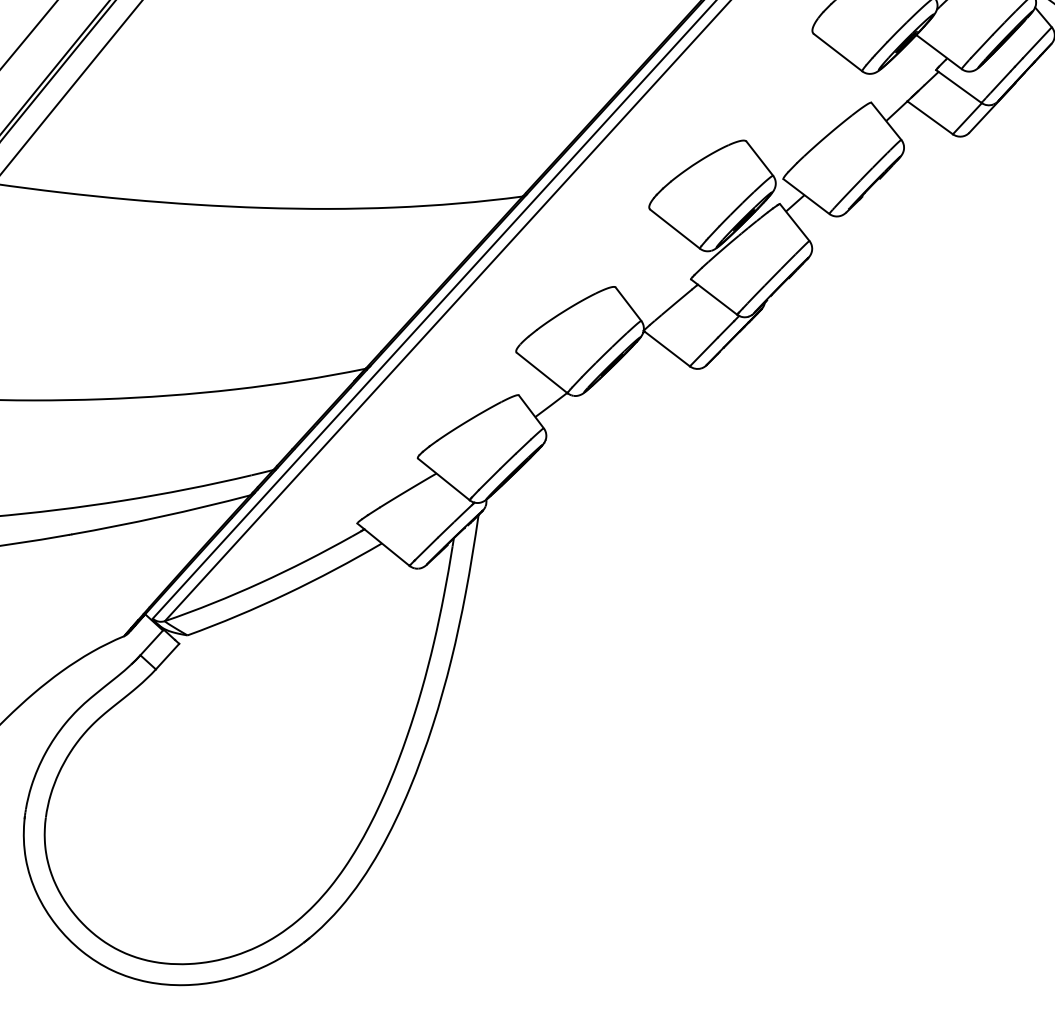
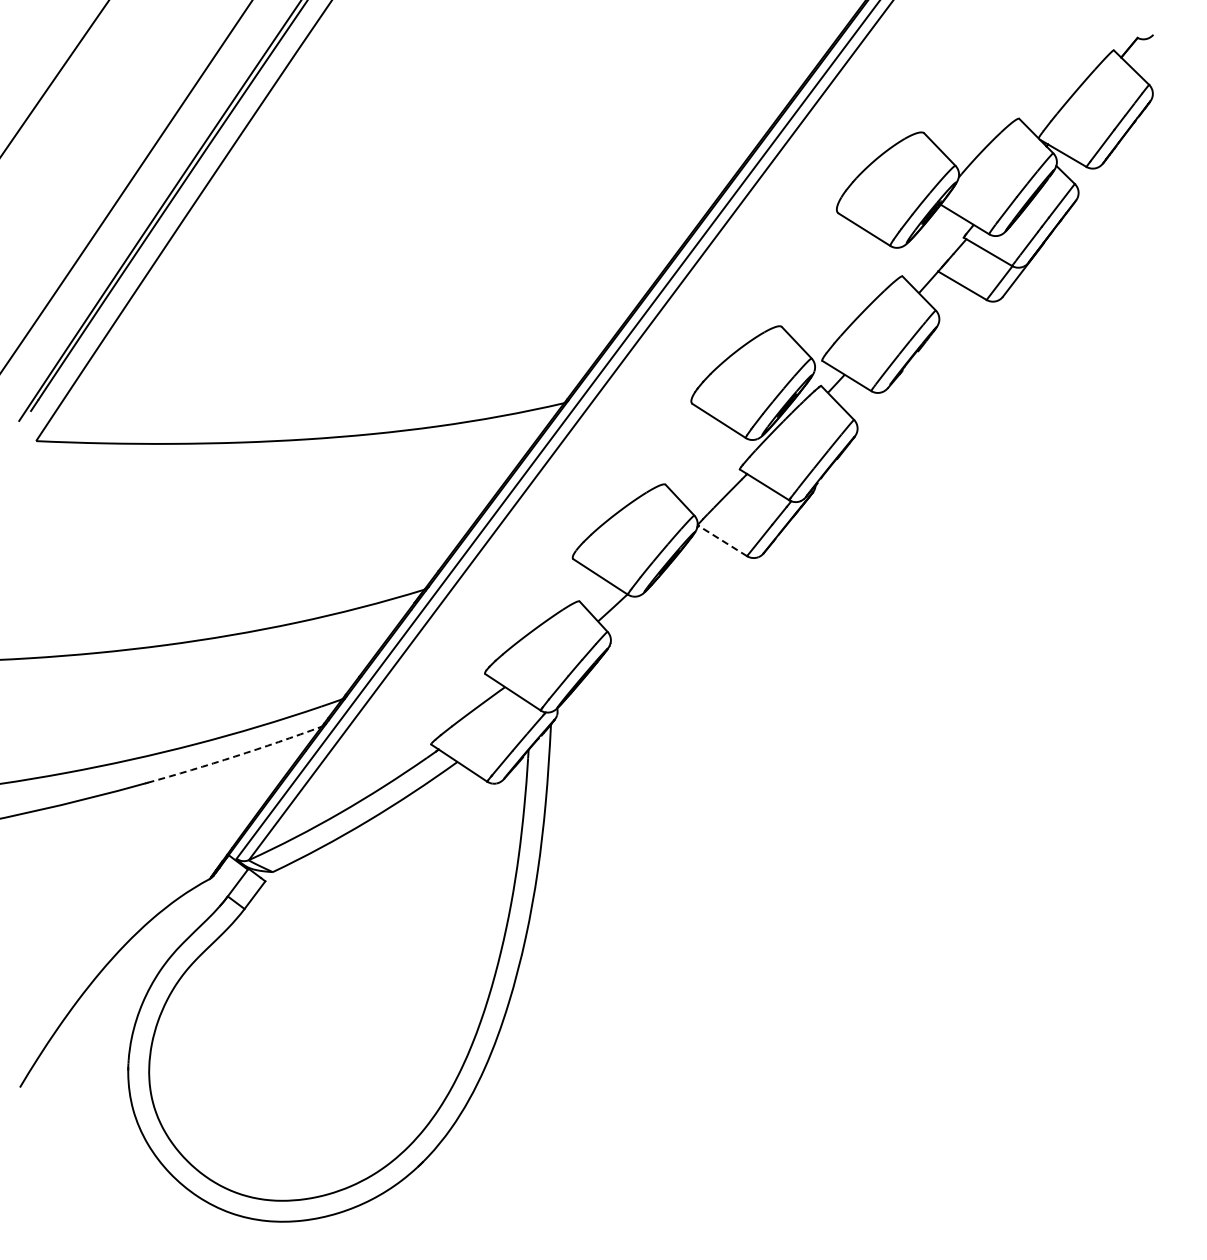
line: (665, 348) -> (721, 540), solid -> dashed
arc: (161, 516) -> (235, 756), solid -> dashed

